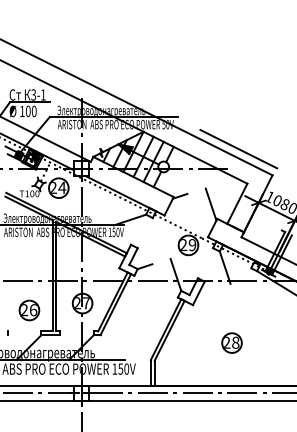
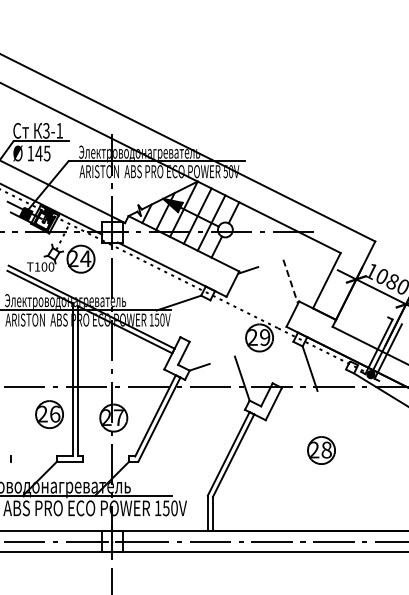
text: (30, 111) -> (42, 153), 100 -> 145
line: (238, 149) -> (328, 205), removed
line: (210, 205) -> (290, 282), solid -> dashed
part: (29, 310) -> (49, 414), moved
part: (232, 343) -> (321, 450), moved

